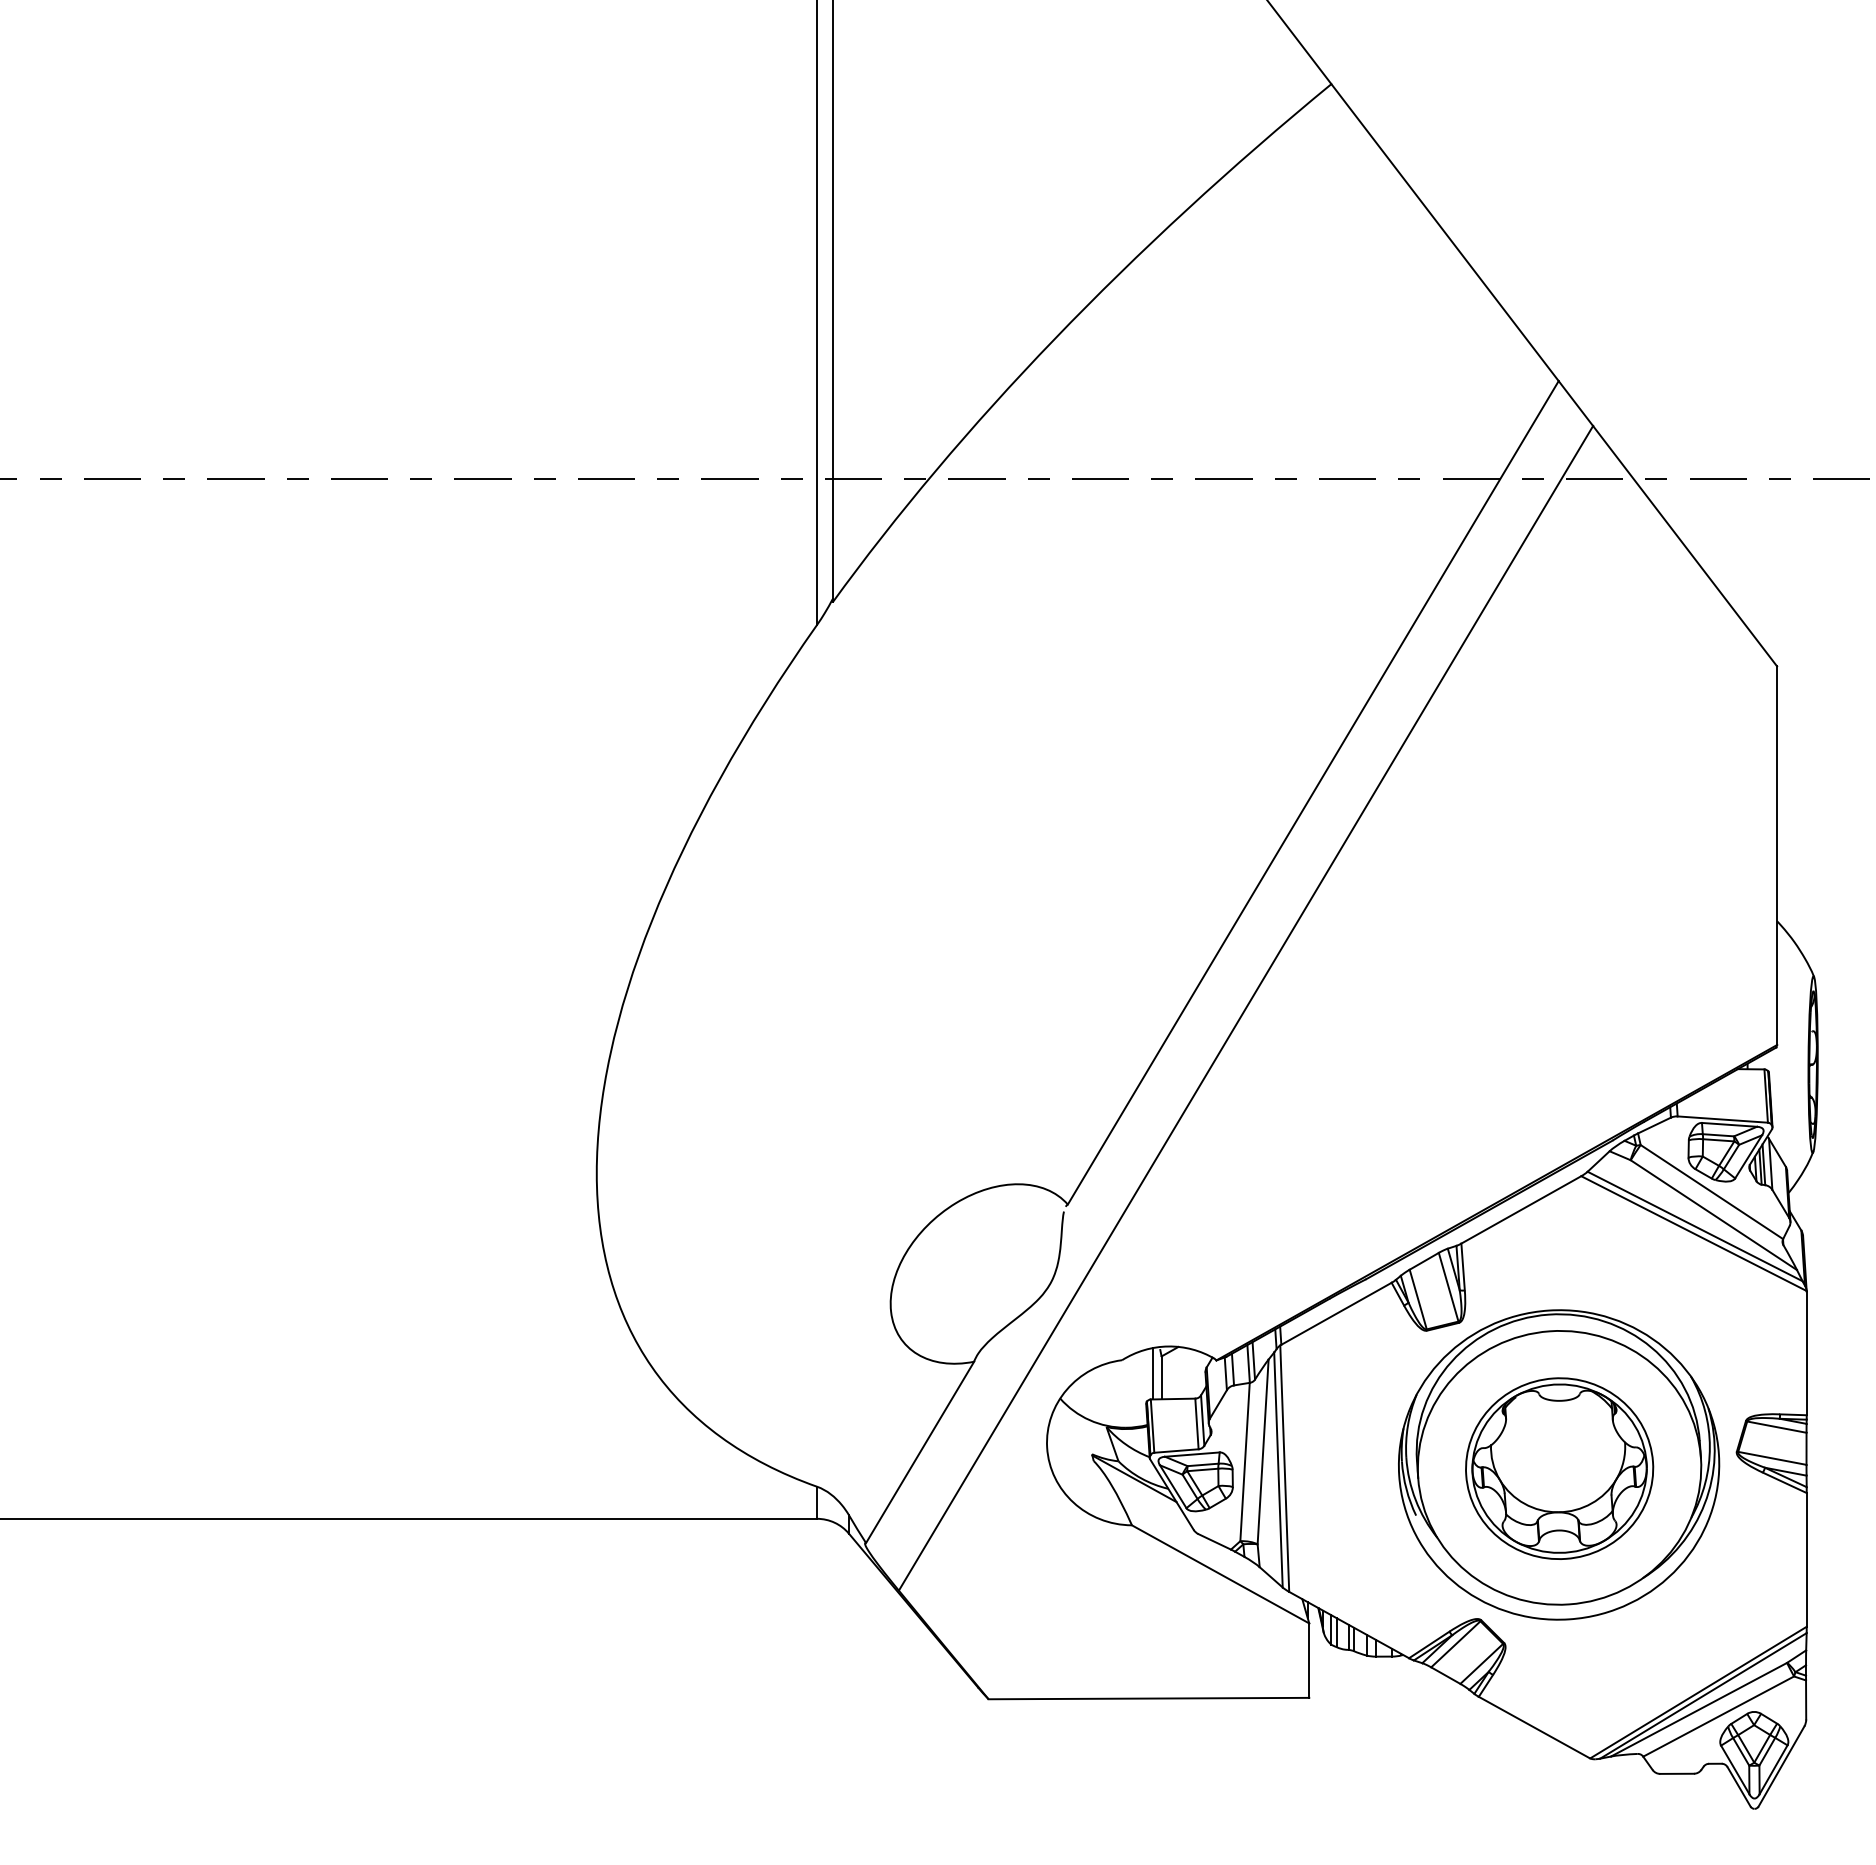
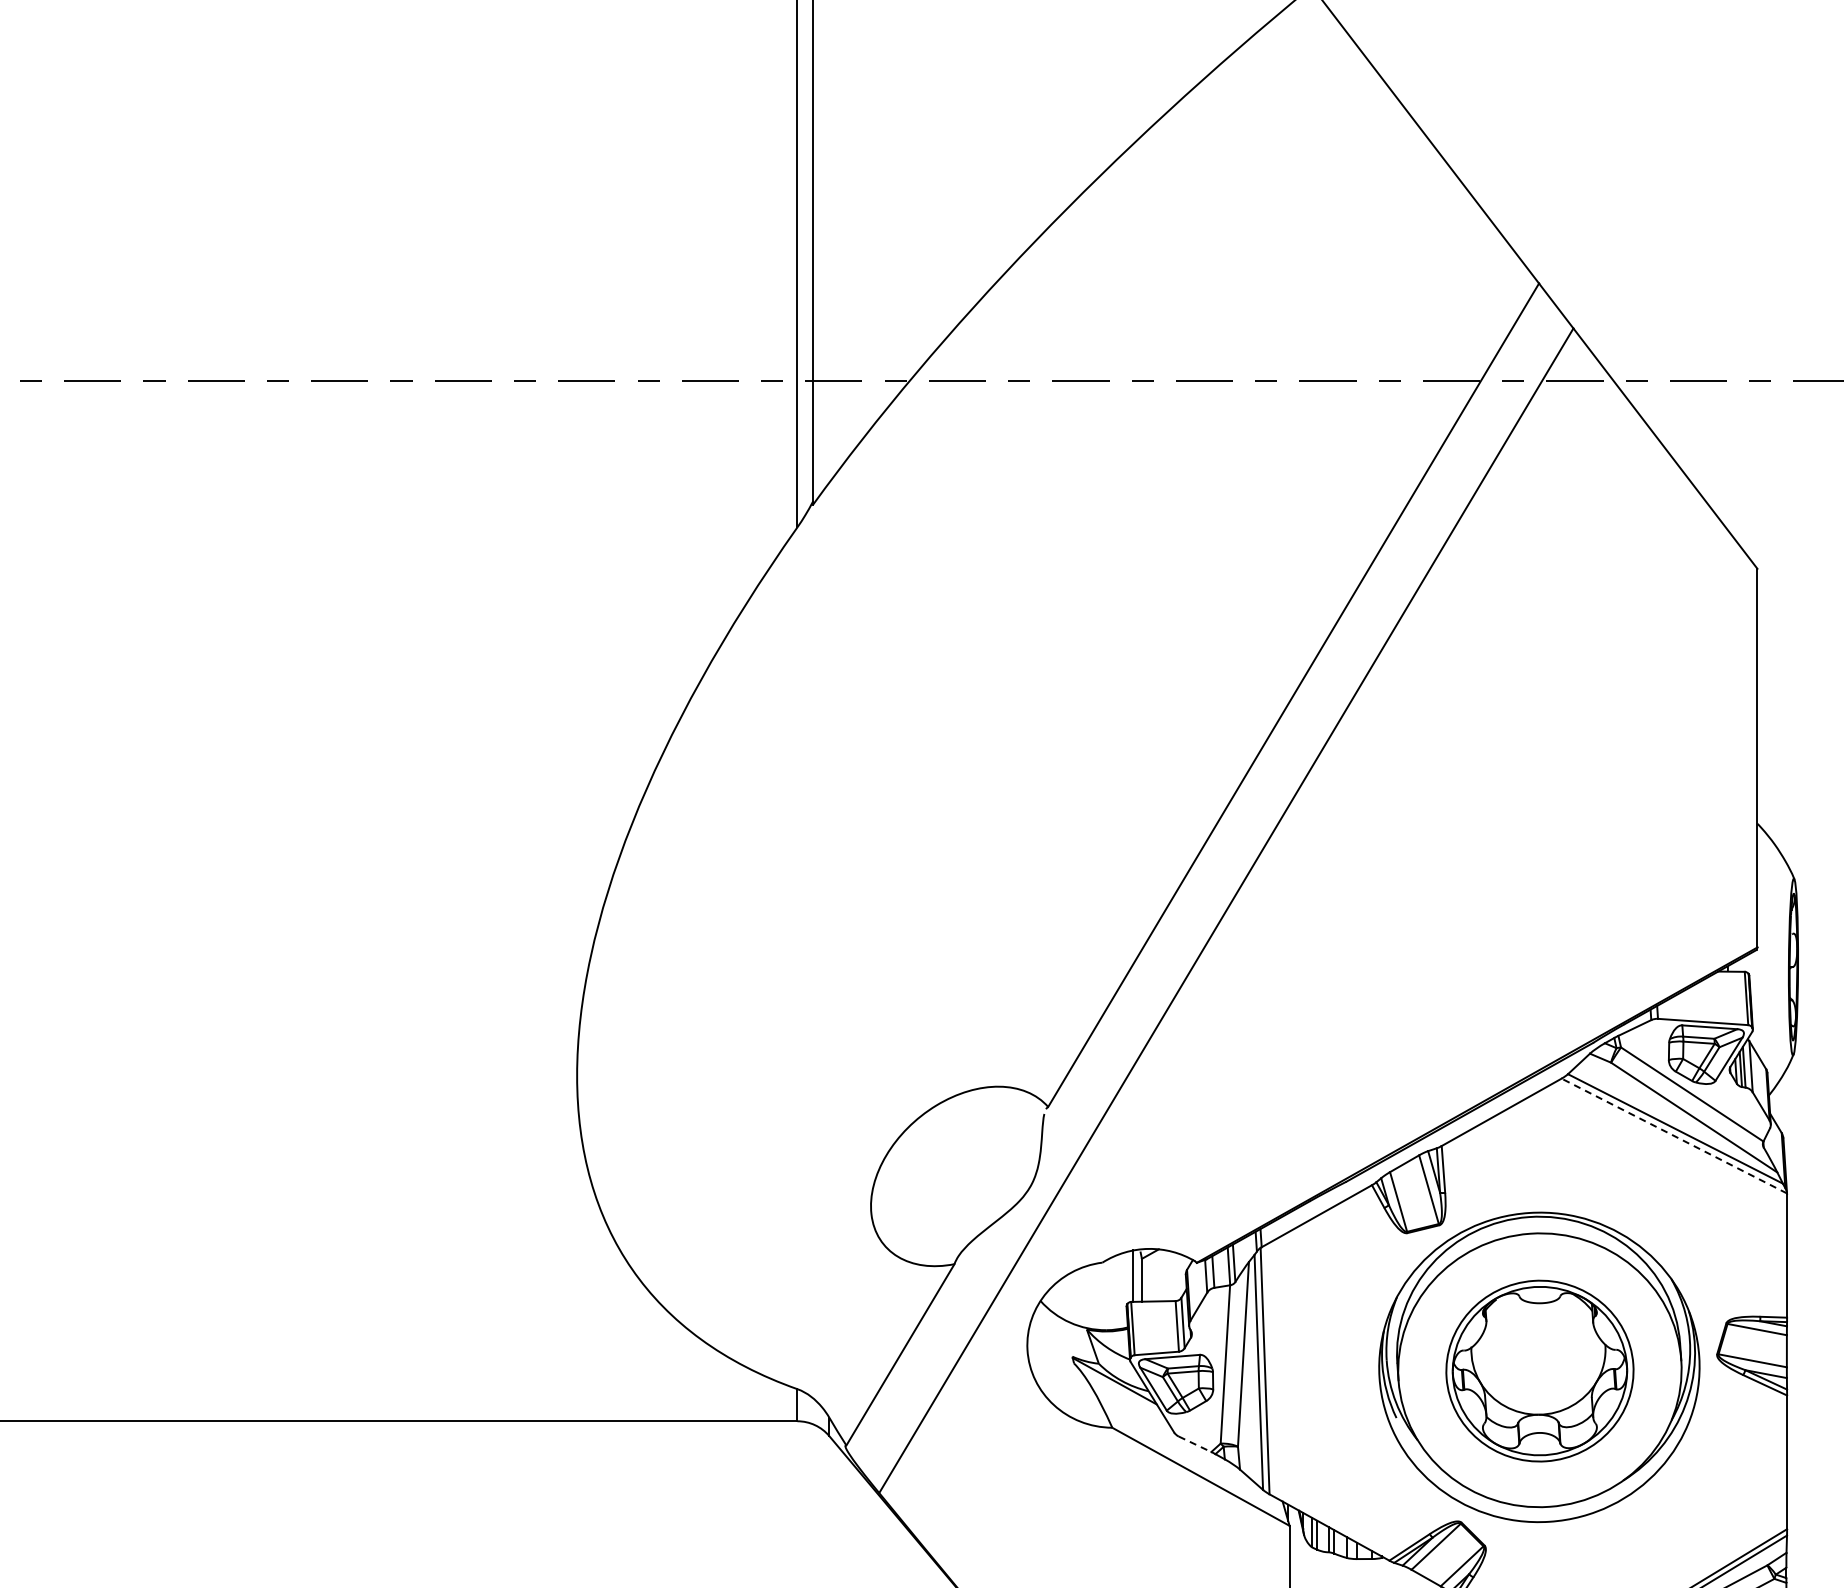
line: (1693, 1233) -> (1673, 1135), solid -> dashed
line: (1214, 1541) -> (1194, 1443), solid -> dashed

